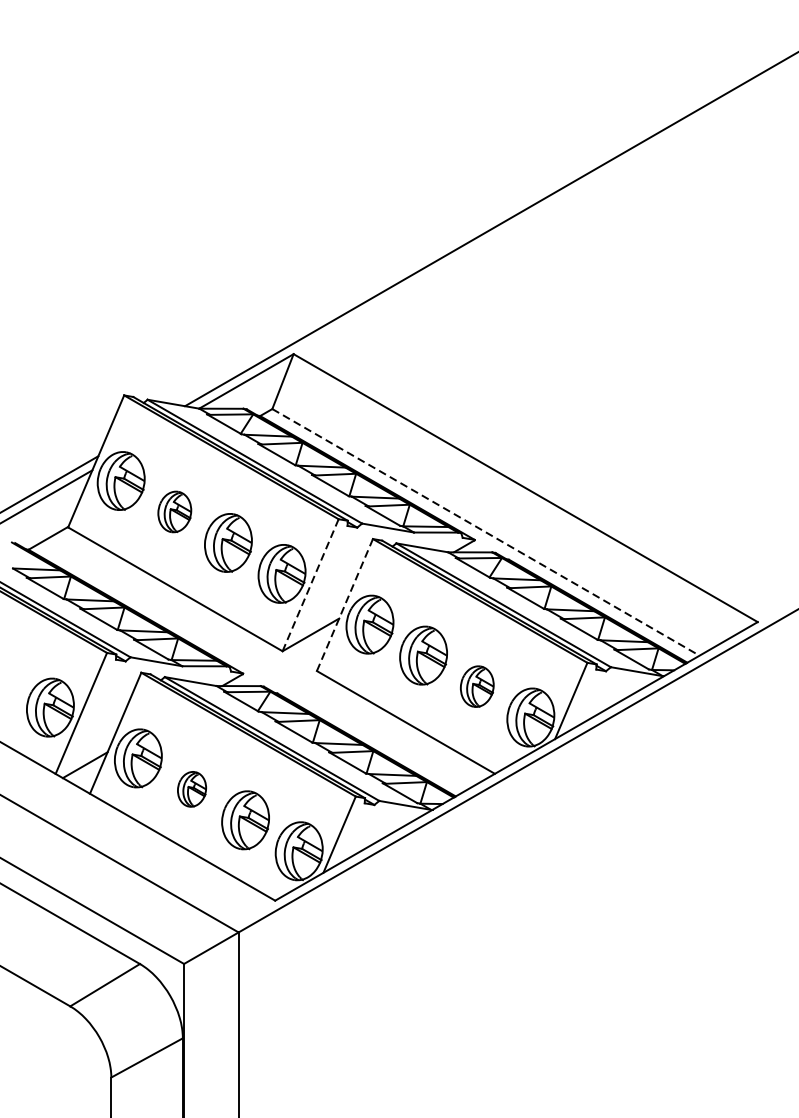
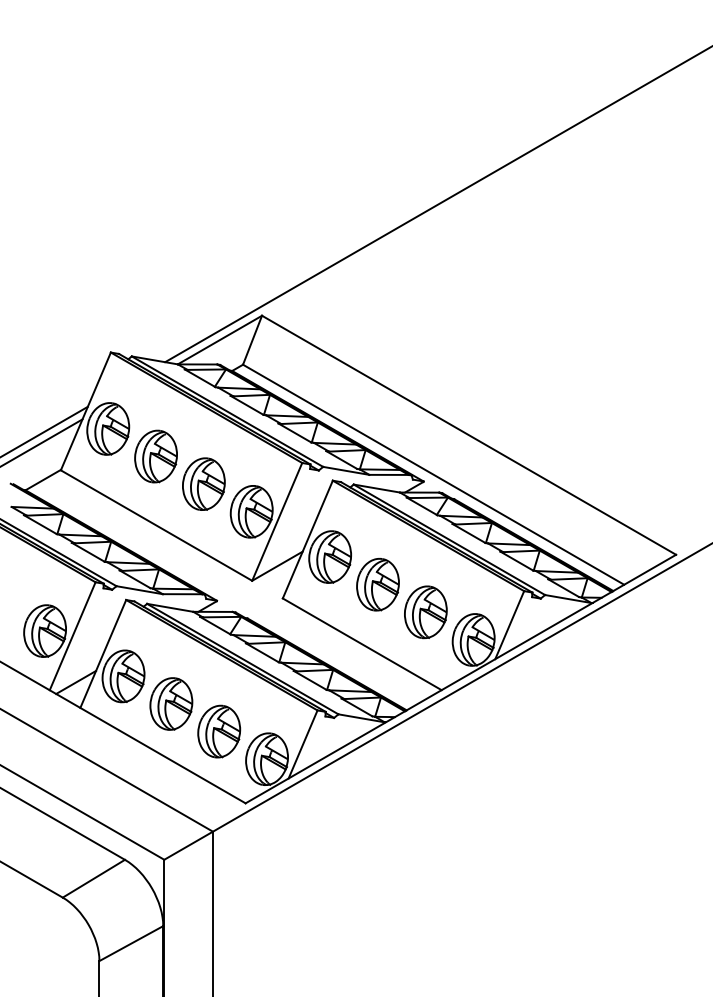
part: (174, 511) -> (155, 456), size x1.43
line: (486, 532) -> (434, 474), dashed -> solid
line: (310, 584) -> (277, 521), dashed -> solid
line: (344, 604) -> (307, 539), dashed -> solid
part: (476, 686) -> (425, 612), size x1.43
part: (192, 788) -> (171, 703), size x1.67

